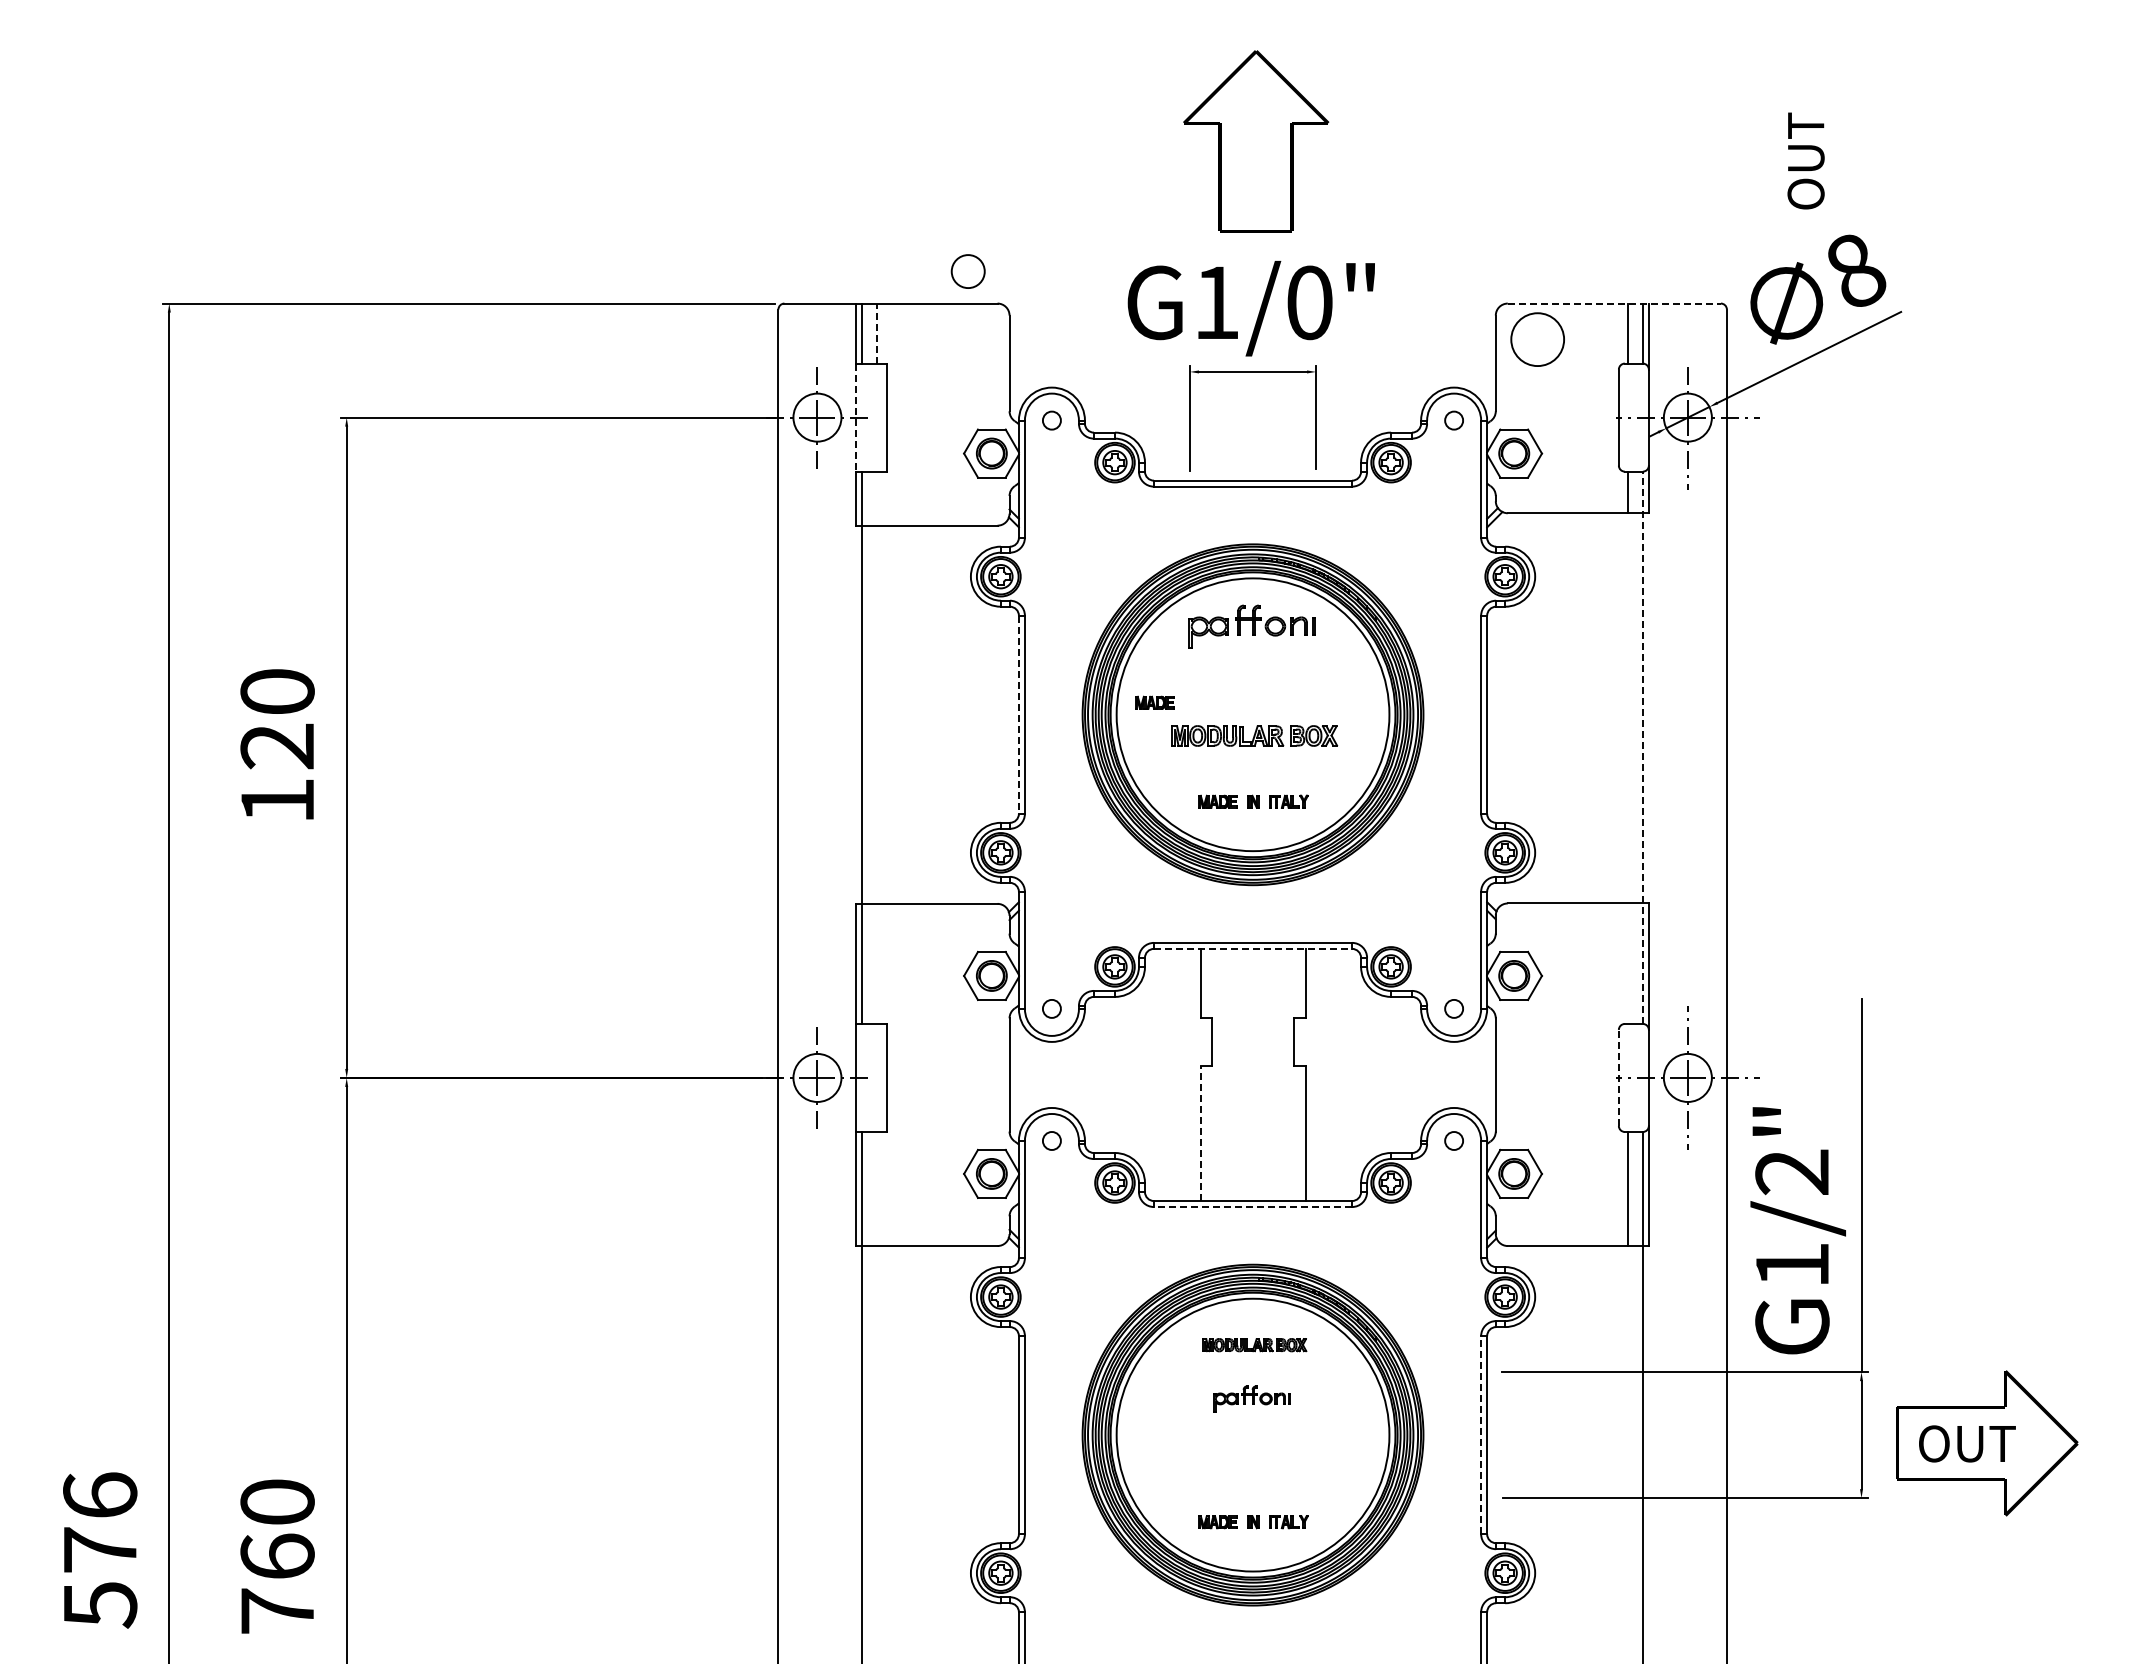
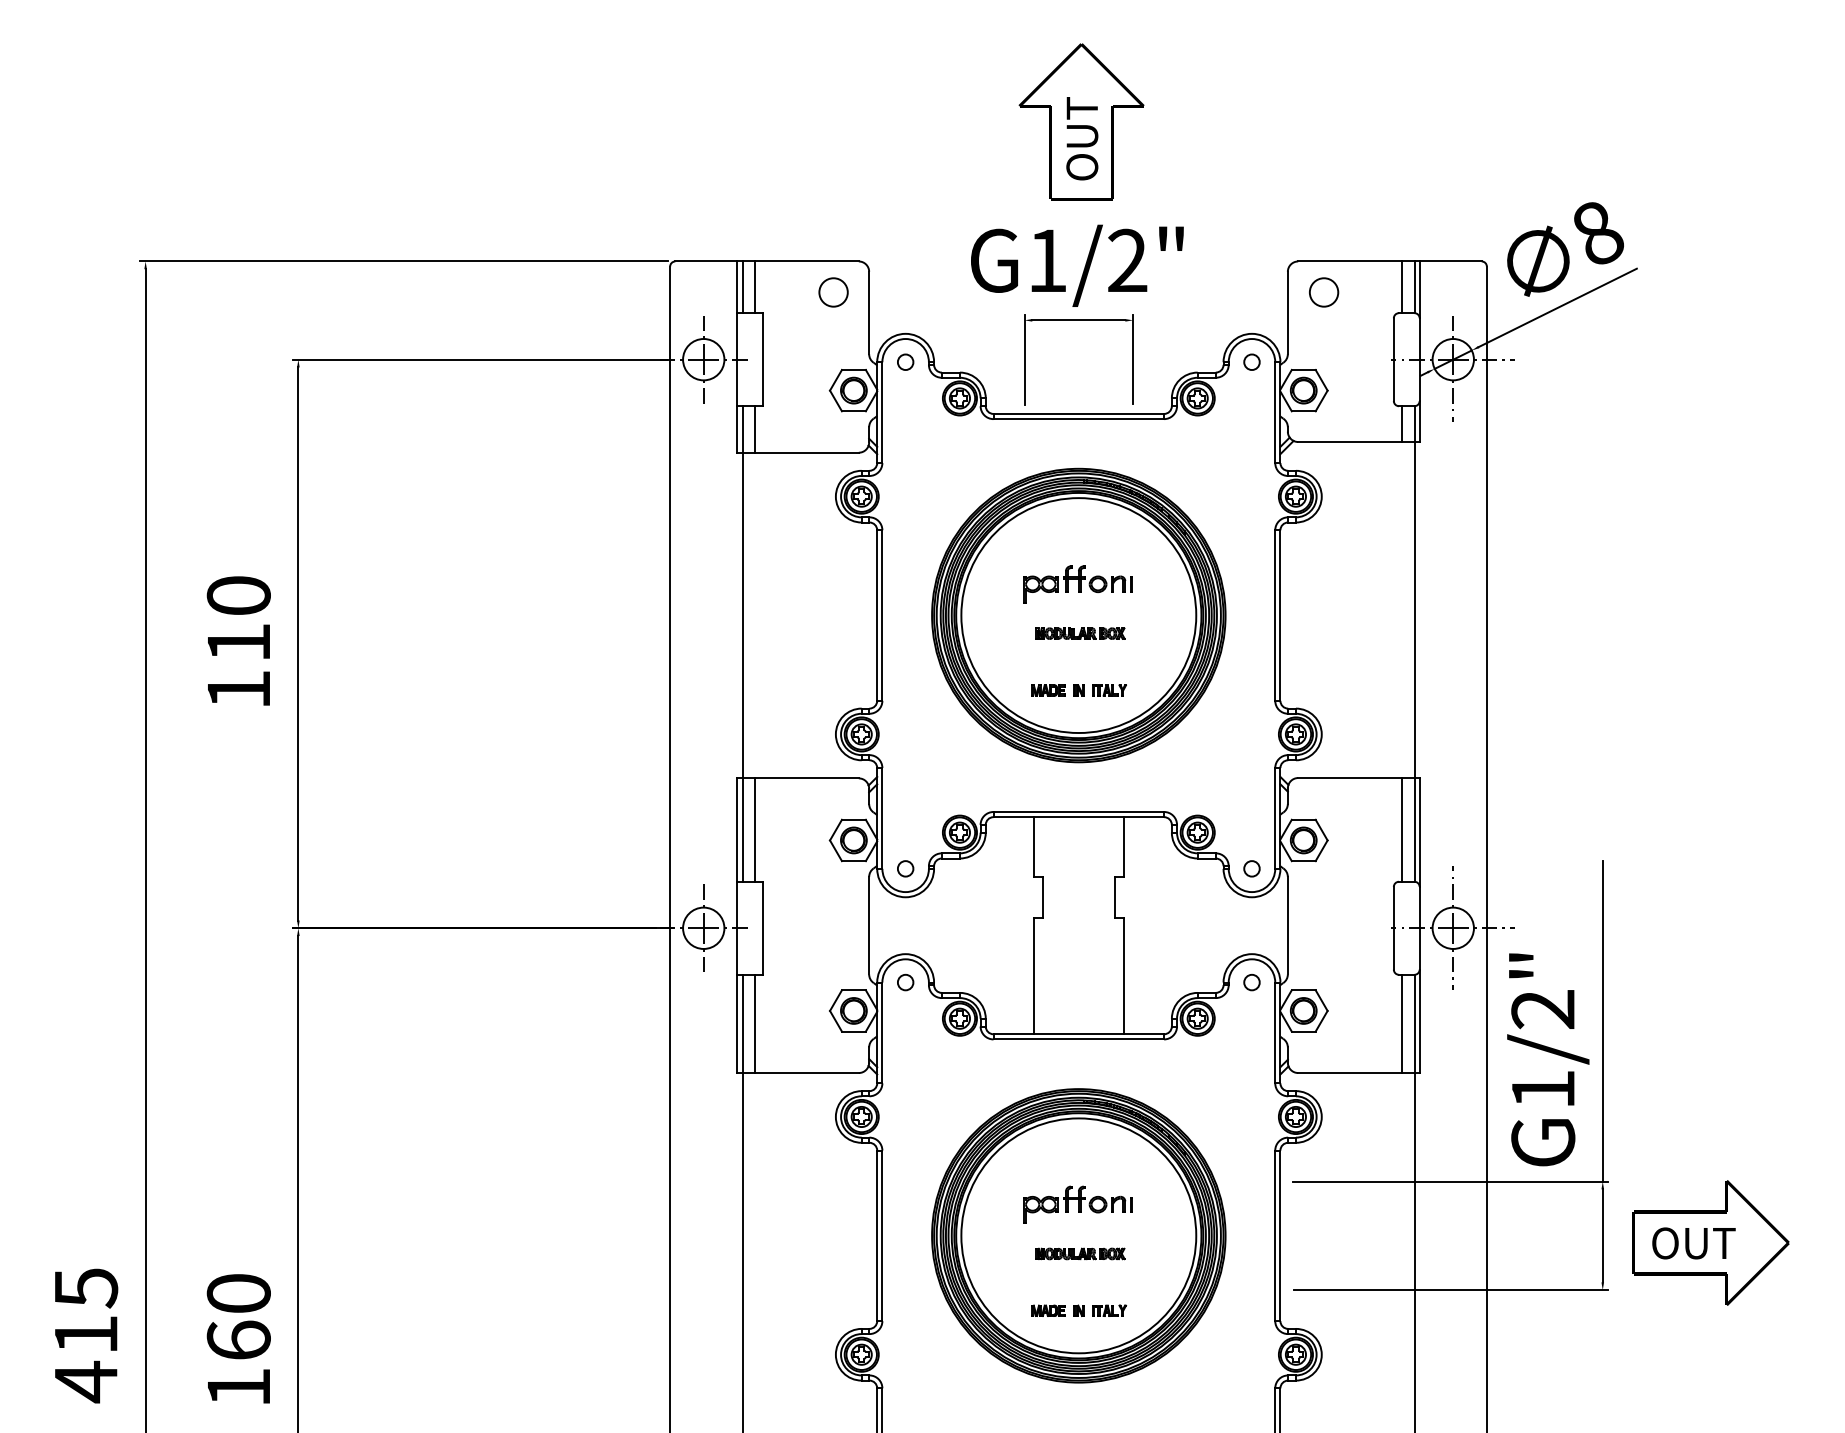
text: (1805, 160) -> (1081, 138), moved
circle: (967, 271) -> (832, 292), moved
text: (1309, 302) -> (1127, 260), G1/0" -> G1/2"
line: (1614, 303) -> (1390, 261), dashed -> solid
line: (877, 333) -> (755, 287), dashed -> solid
circle: (1537, 339) -> (1323, 292), size x0.62
line: (856, 418) -> (737, 360), dashed -> solid
line: (877, 498) -> (755, 429), added
part: (1251, 626) -> (1077, 584), moved
part: (1154, 702) -> (993, 604), removed
line: (1018, 715) -> (876, 616), dashed -> solid
part: (1254, 735) -> (1080, 633), size x0.62
text: (276, 746) -> (237, 642), 120 -> 110
line: (1642, 747) -> (1414, 643), dashed -> solid
line: (1253, 948) -> (1079, 816), dashed -> solid
line: (877, 963) -> (755, 829), added
line: (1627, 963) -> (1401, 829), added
line: (1618, 1077) -> (1393, 927), dashed -> solid
line: (1200, 1133) -> (1033, 976), dashed -> solid
line: (877, 1188) -> (755, 1023), added
line: (1252, 1207) -> (1078, 1039), dashed -> solid
part: (1254, 1345) -> (1080, 1254), moved
part: (1251, 1398) -> (1077, 1204), size x1.67
line: (1481, 1434) -> (1275, 1235), dashed -> solid
text: (100, 1550) -> (86, 1335), 576 -> 415
text: (277, 1610) -> (238, 1386), 760 -> 160

